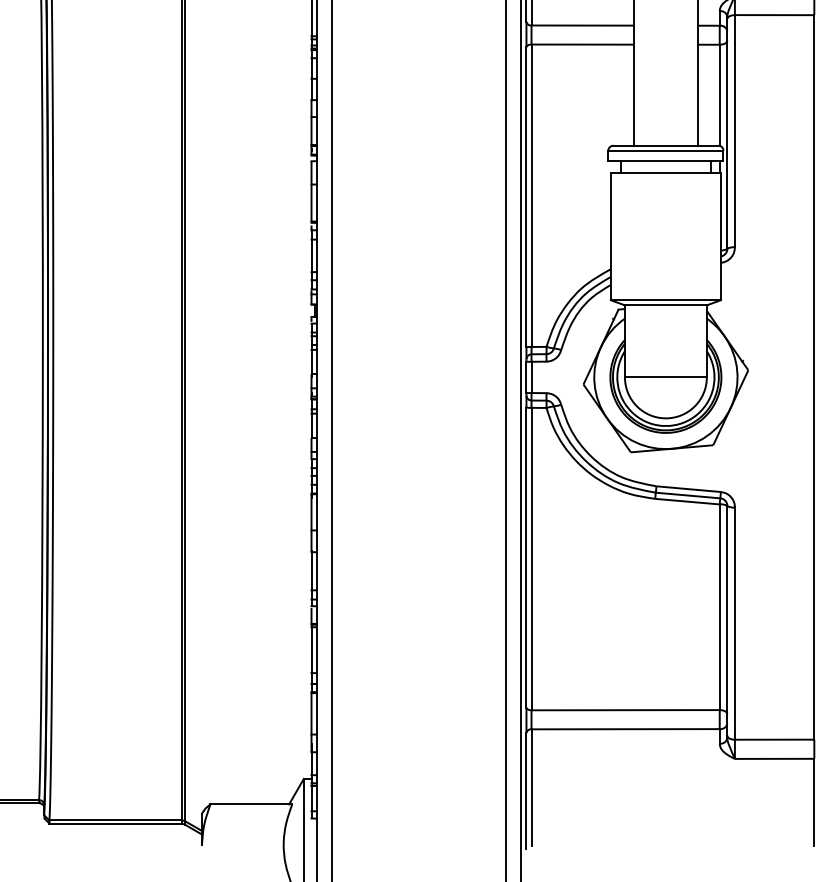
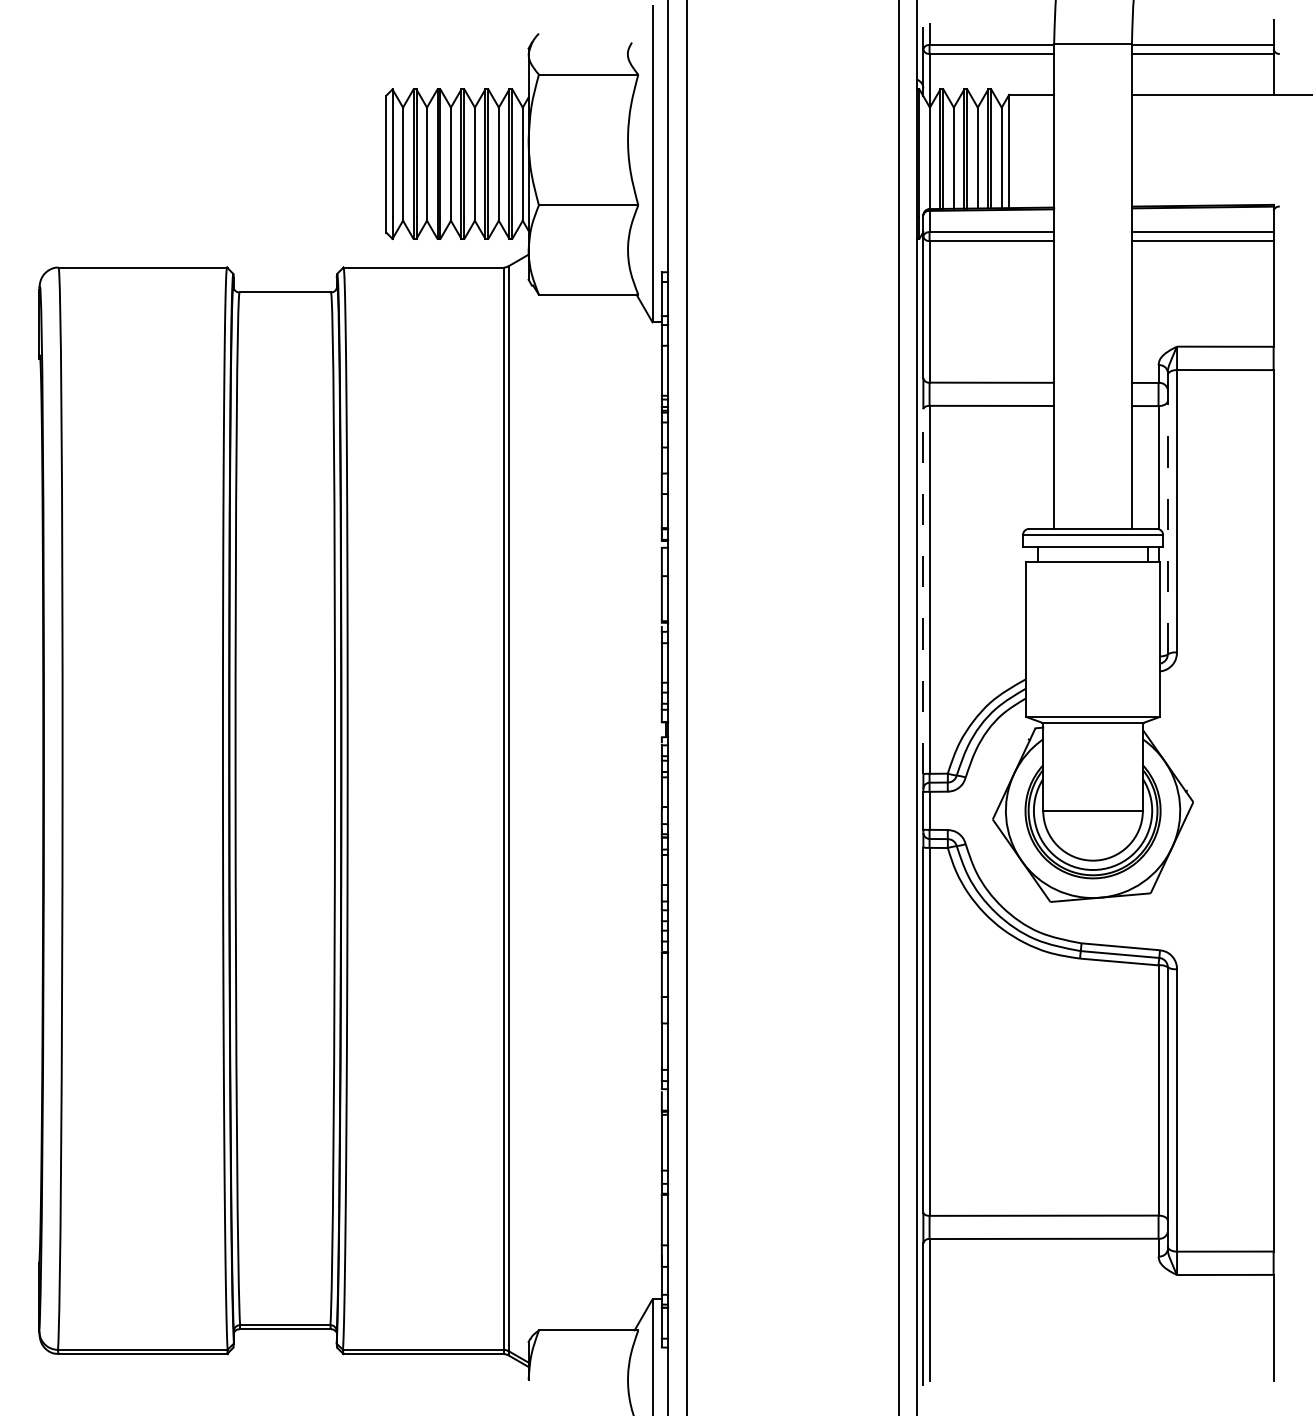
line: (727, 133) -> (1167, 514), solid -> dashed
line: (526, 197) -> (923, 591), solid -> dashed

